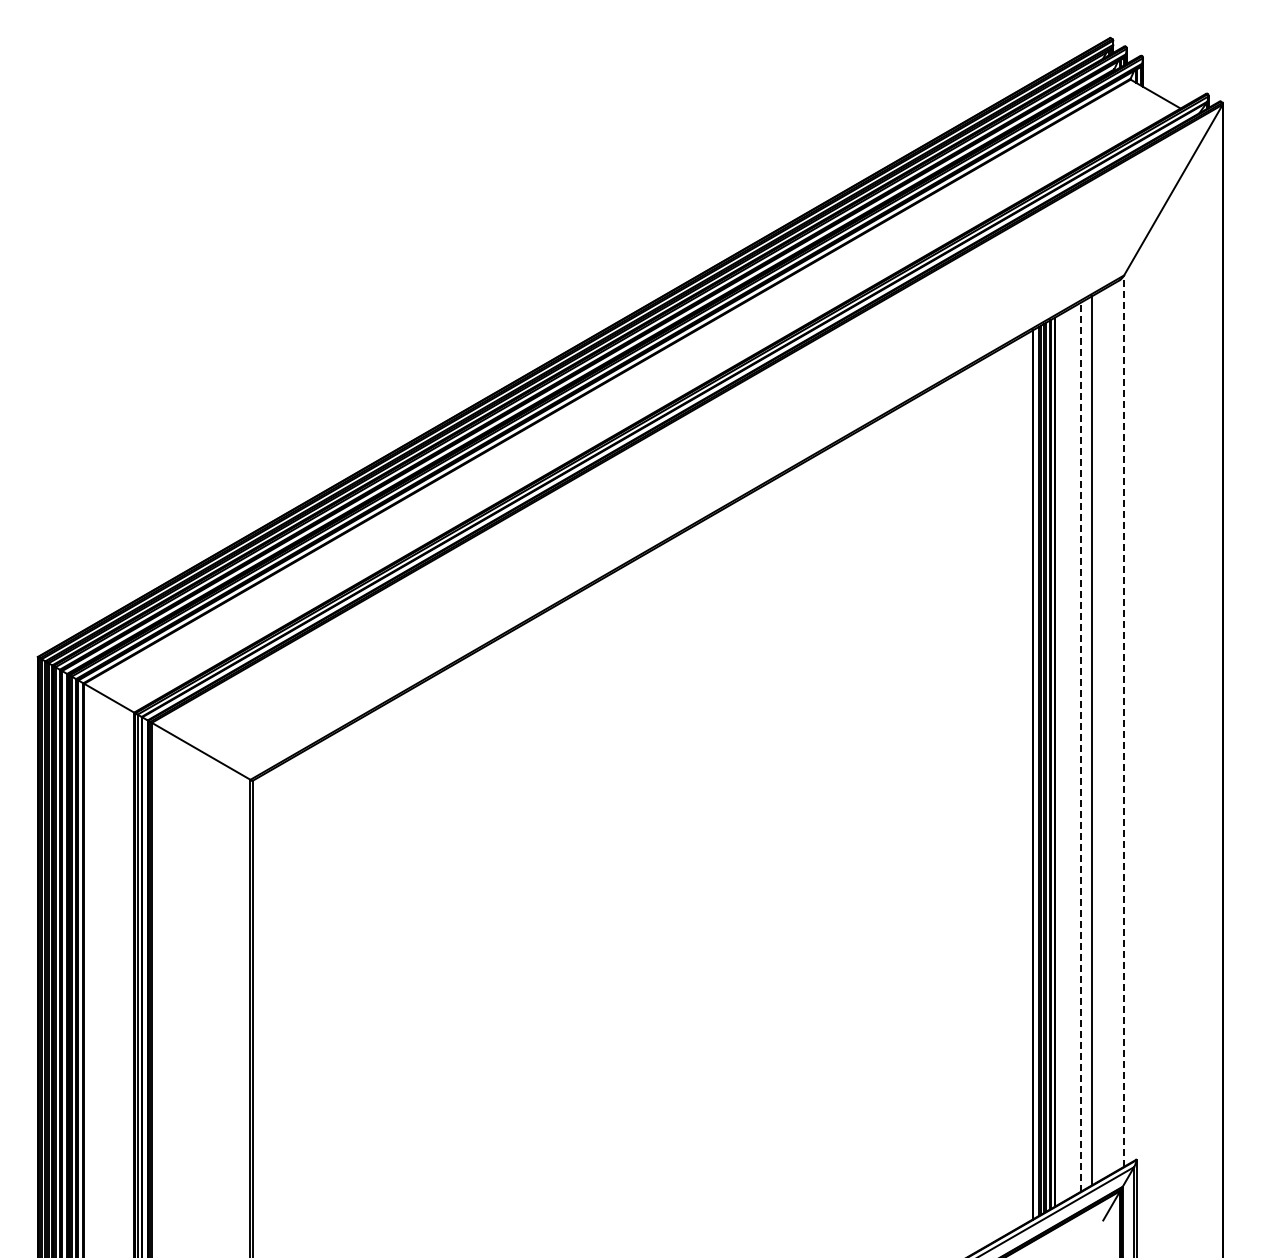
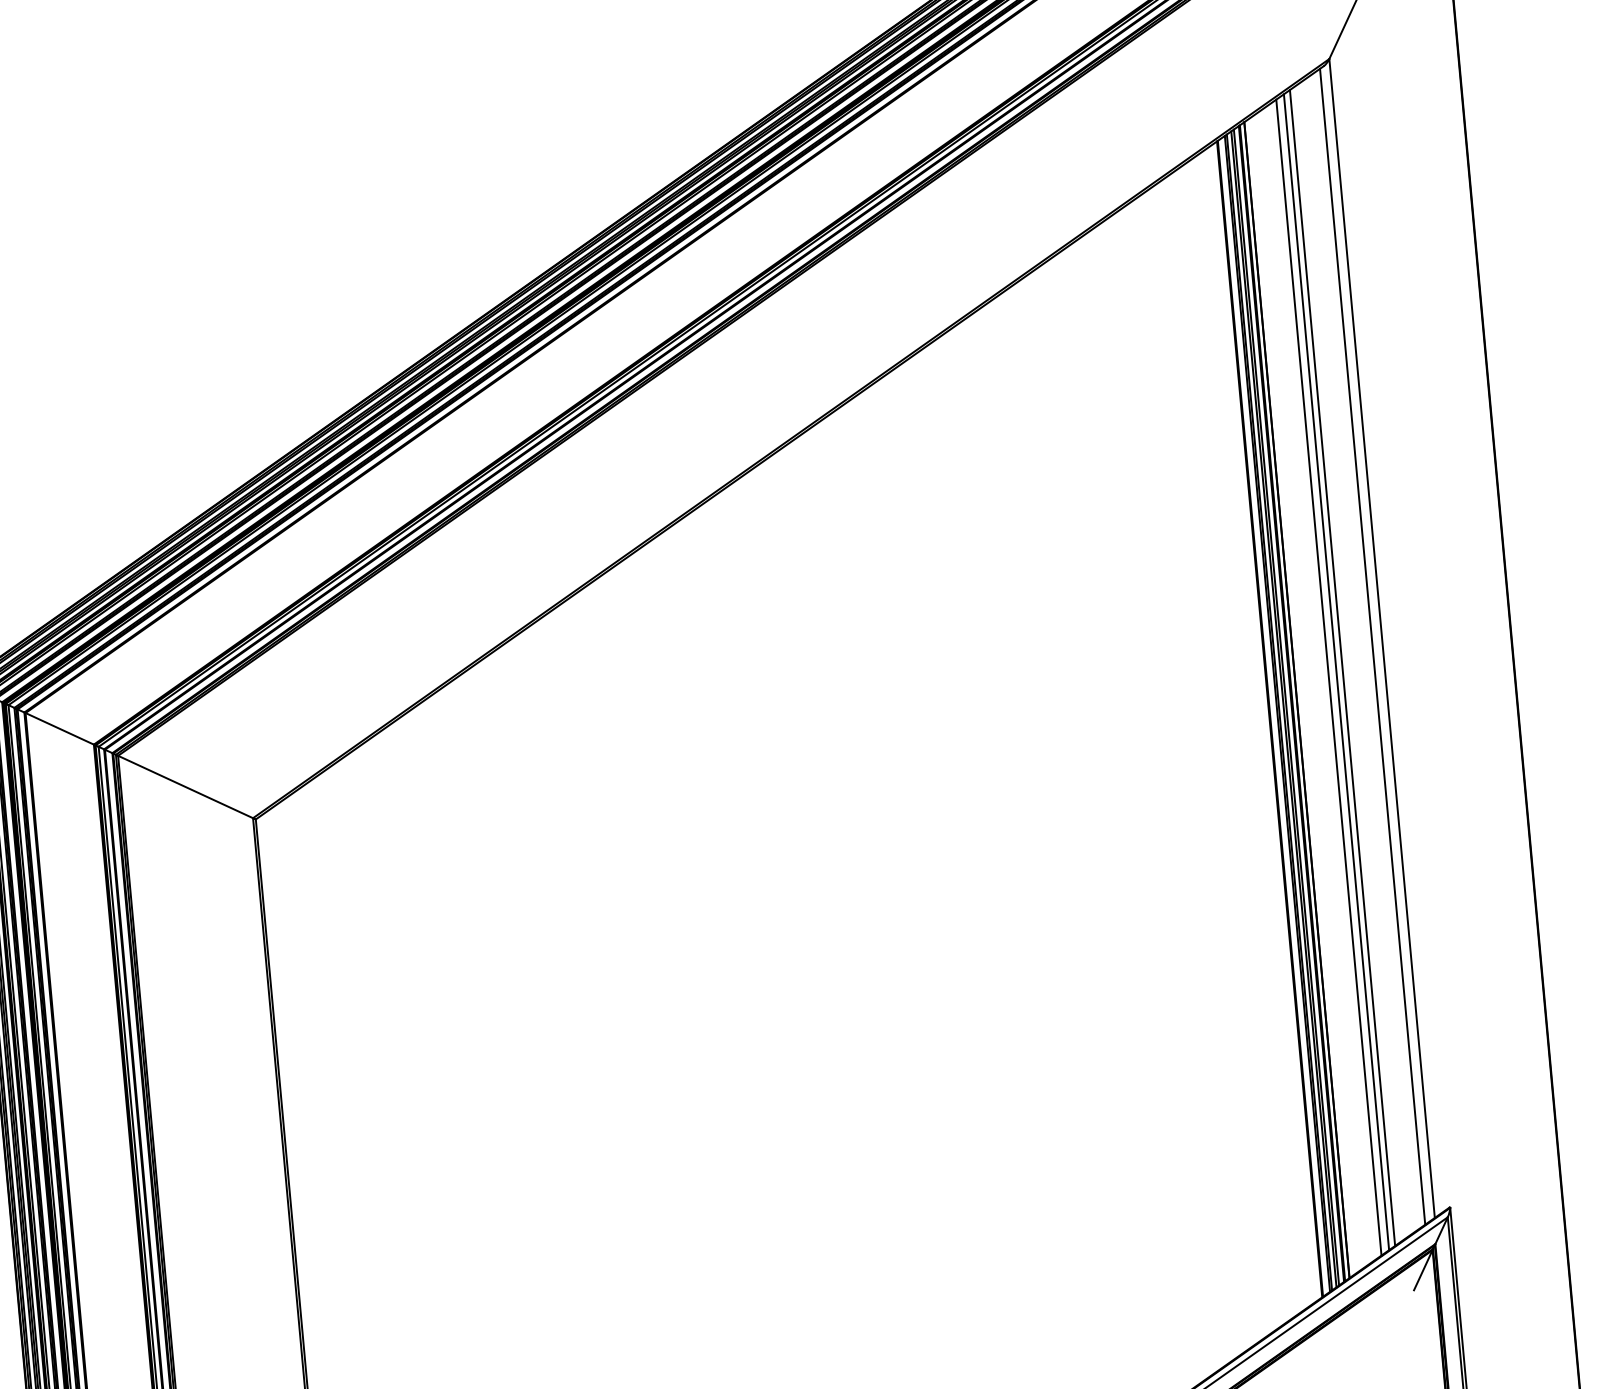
line: (1124, 721) -> (1382, 638), dashed -> solid
line: (1116, 726) -> (1372, 646), added
line: (1087, 743) -> (1337, 671), added
line: (1080, 746) -> (1328, 676), dashed -> solid

